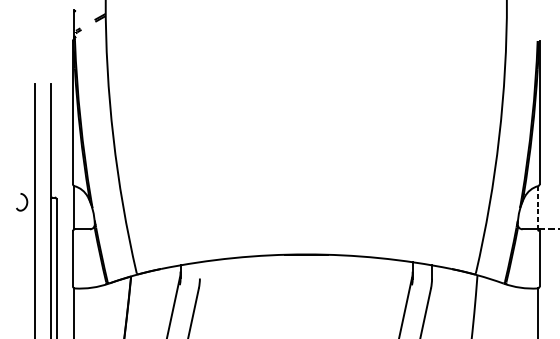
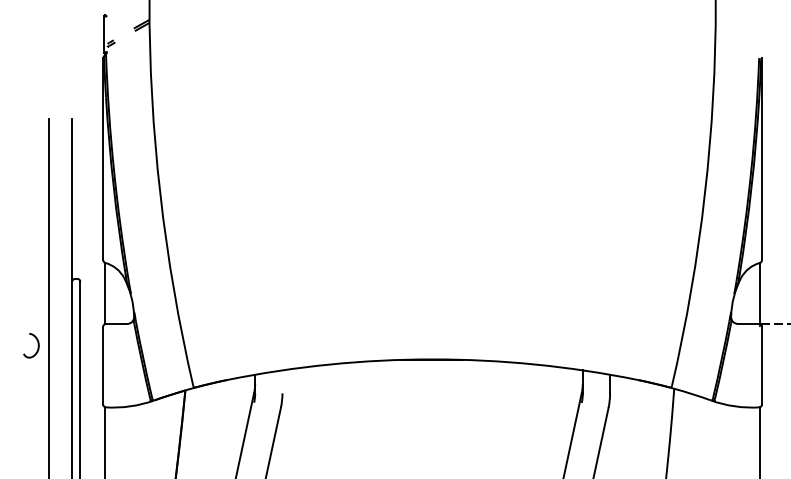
curve: (26, 201) -> (37, 344), moved
line: (538, 207) -> (760, 293), dashed -> solid

